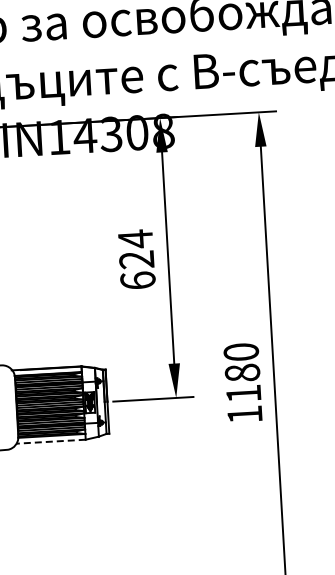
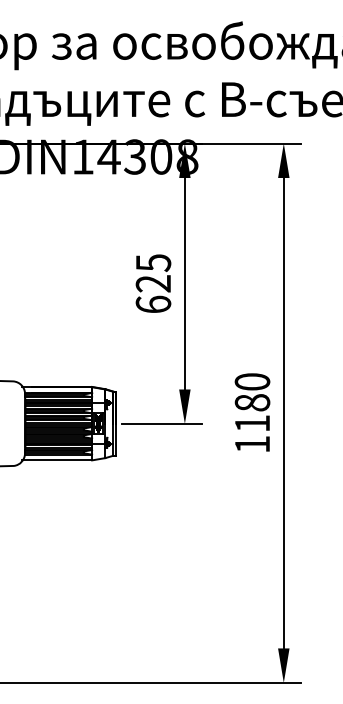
text: (135, 238) -> (153, 262), 624 -> 625
line: (51, 441) -> (57, 460), dashed -> solid

